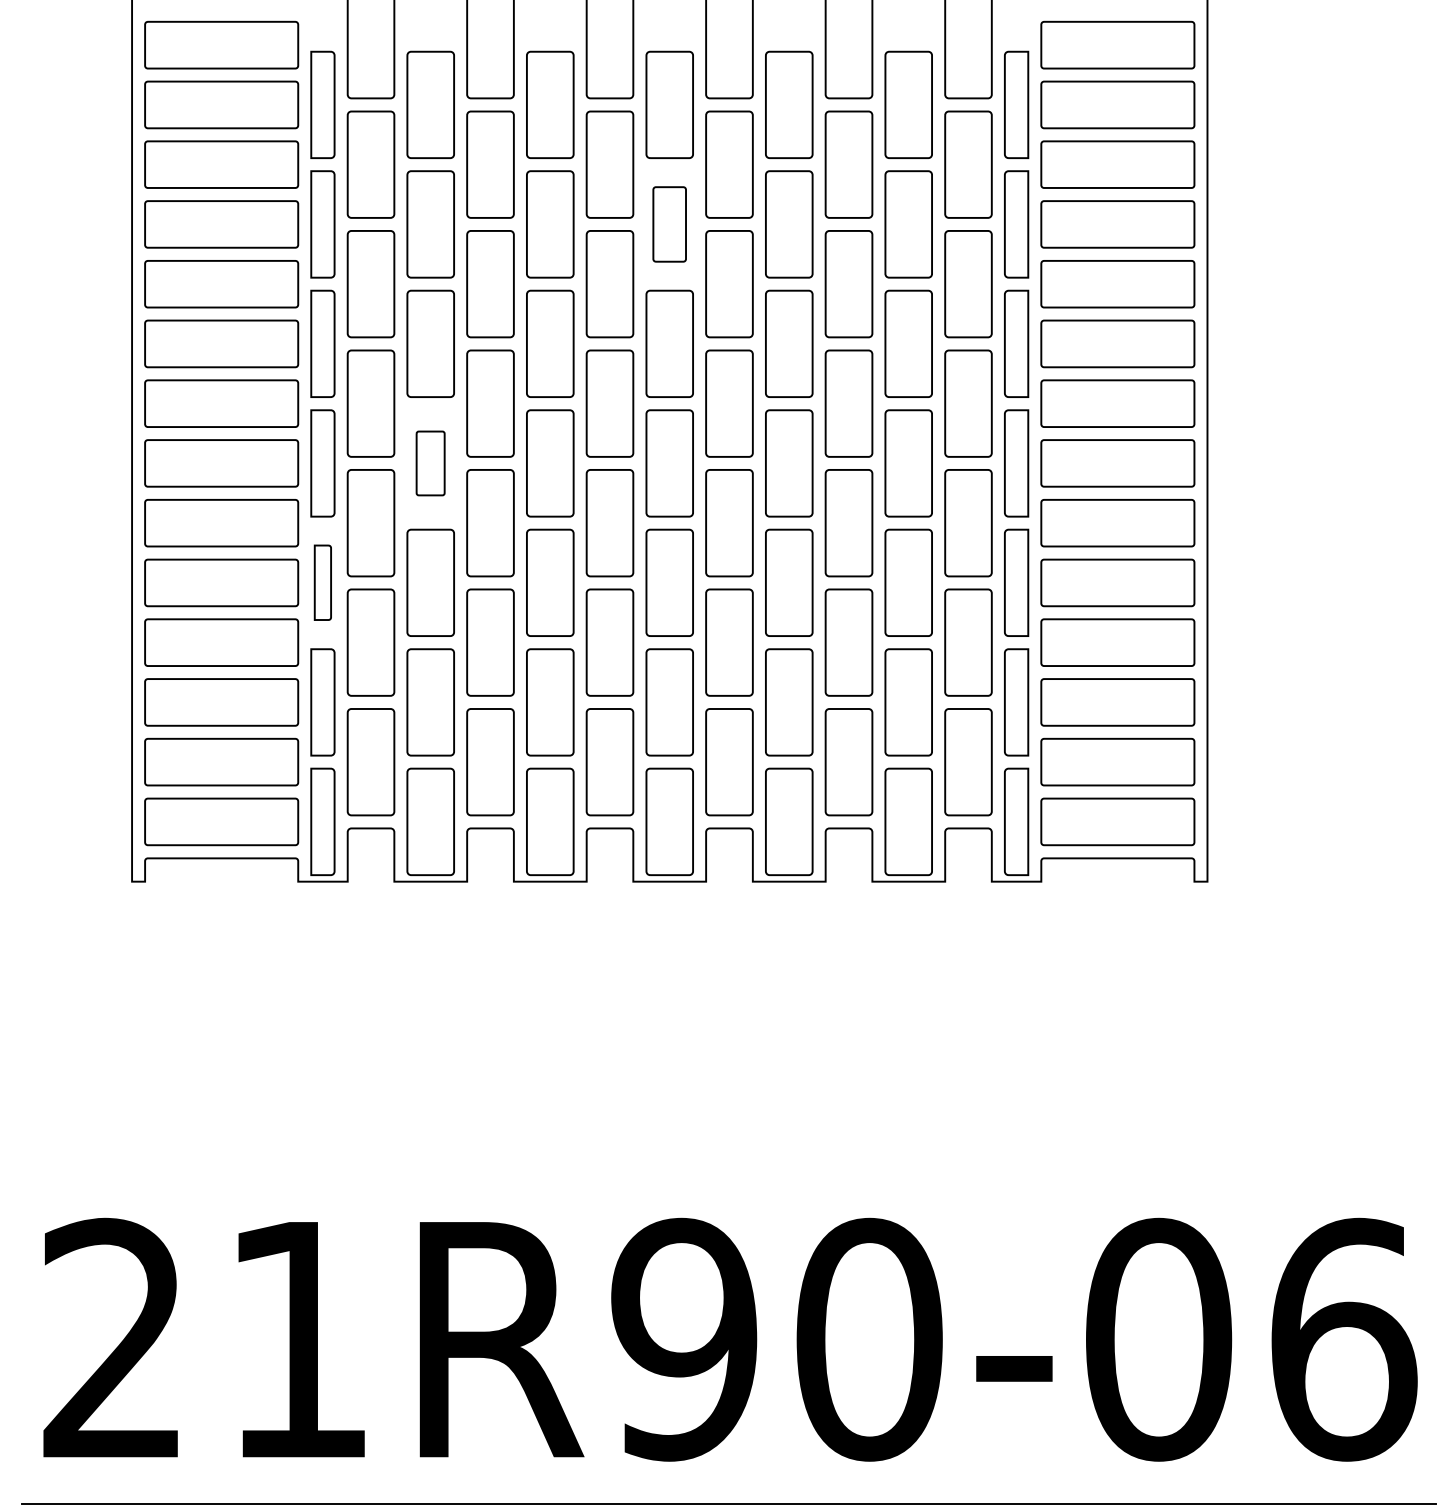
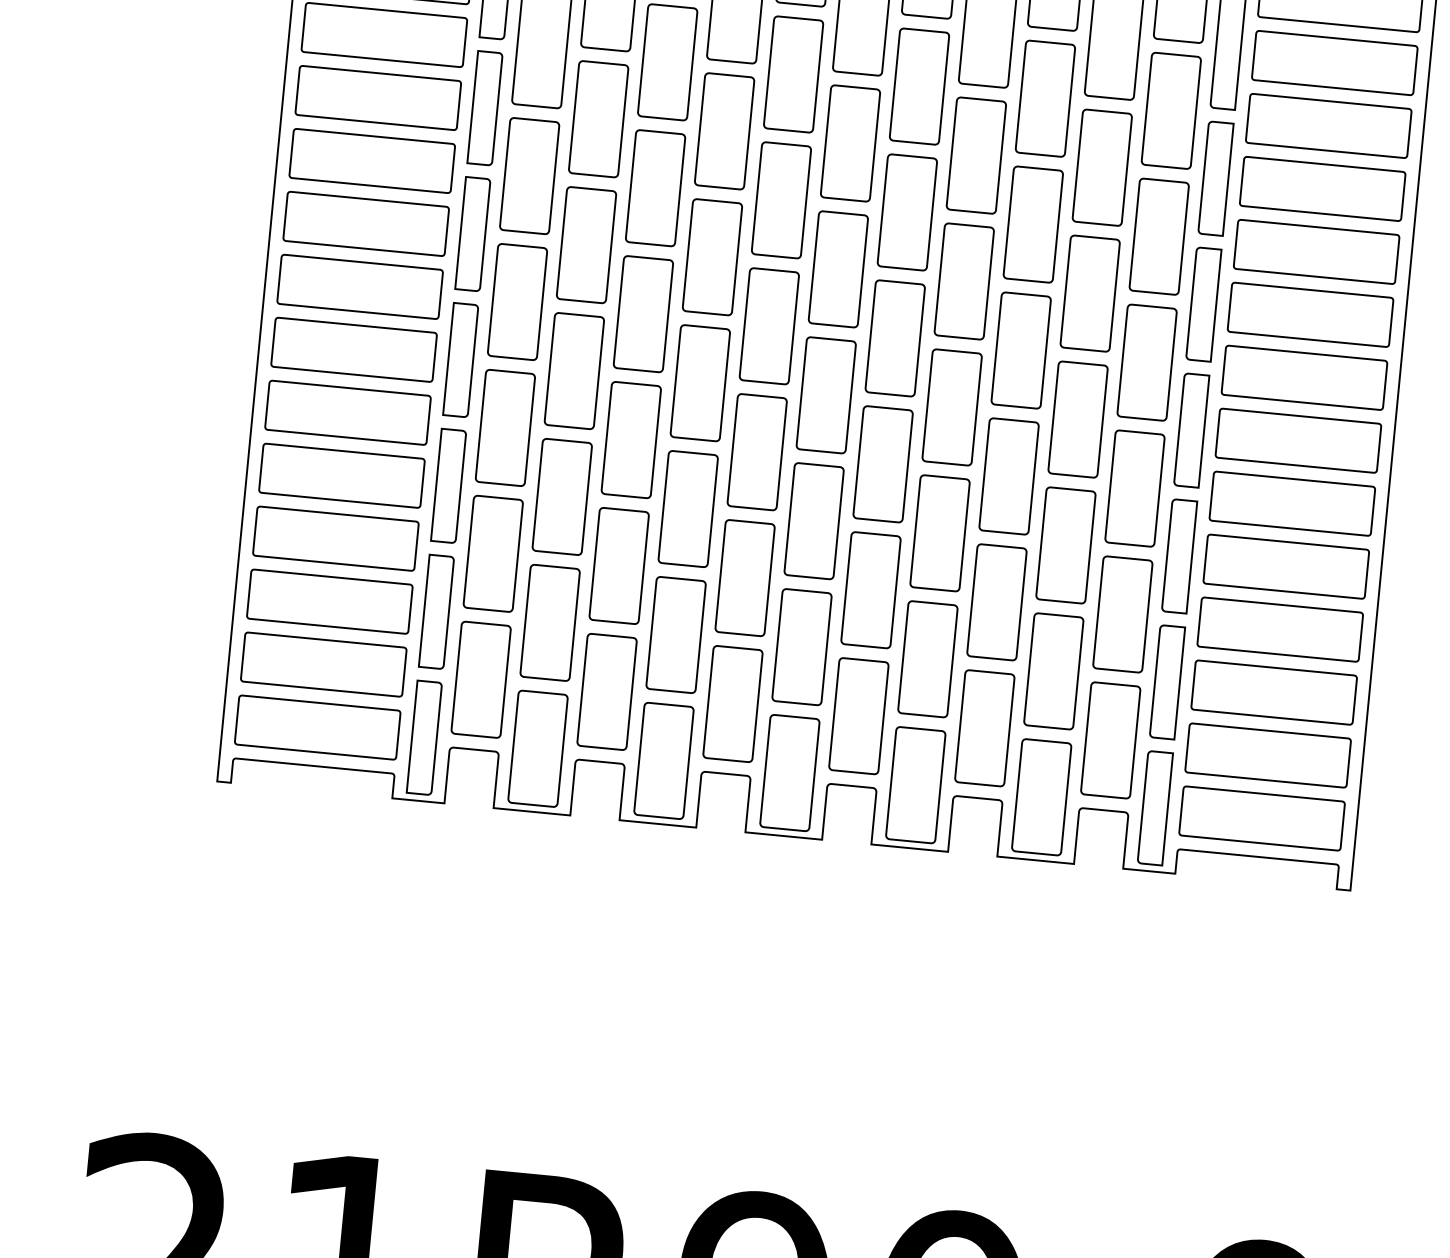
part: (669, 224) -> (850, 143), size x1.43
part: (430, 463) -> (574, 371), size x1.67
part: (322, 582) -> (448, 485), size x1.43

